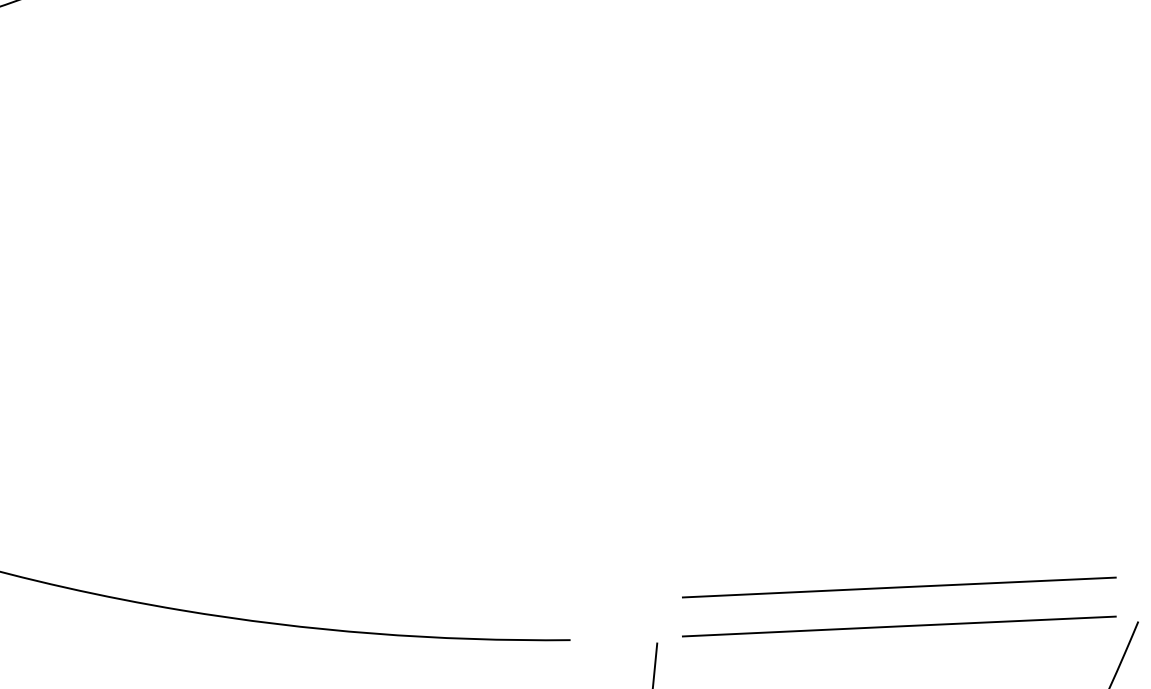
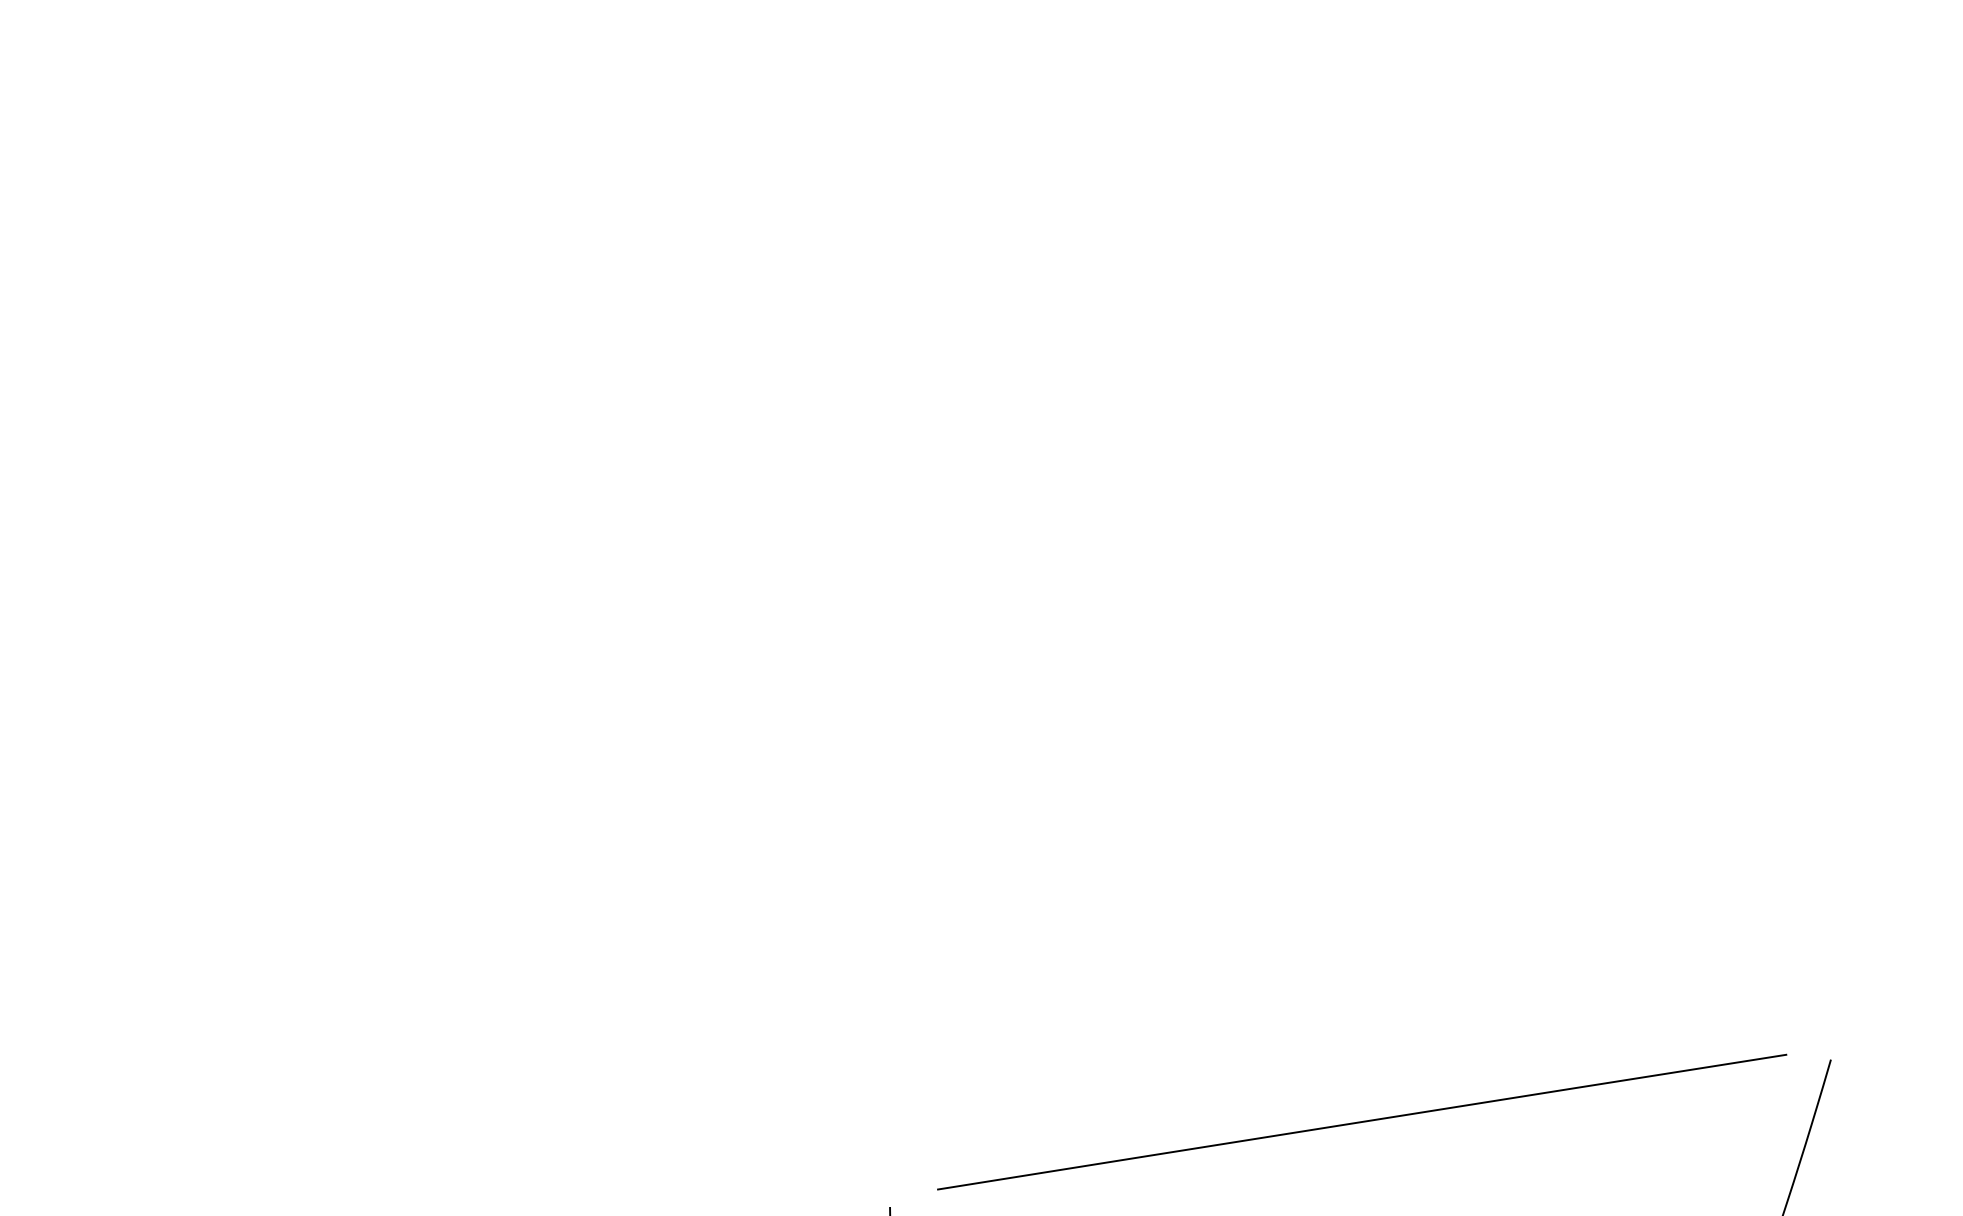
line: (899, 587) -> (1353, 1045), removed

